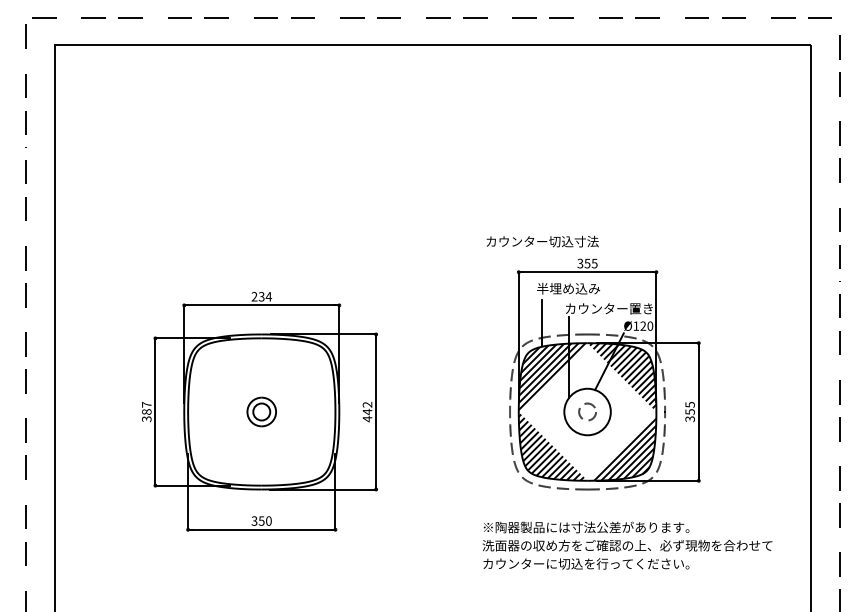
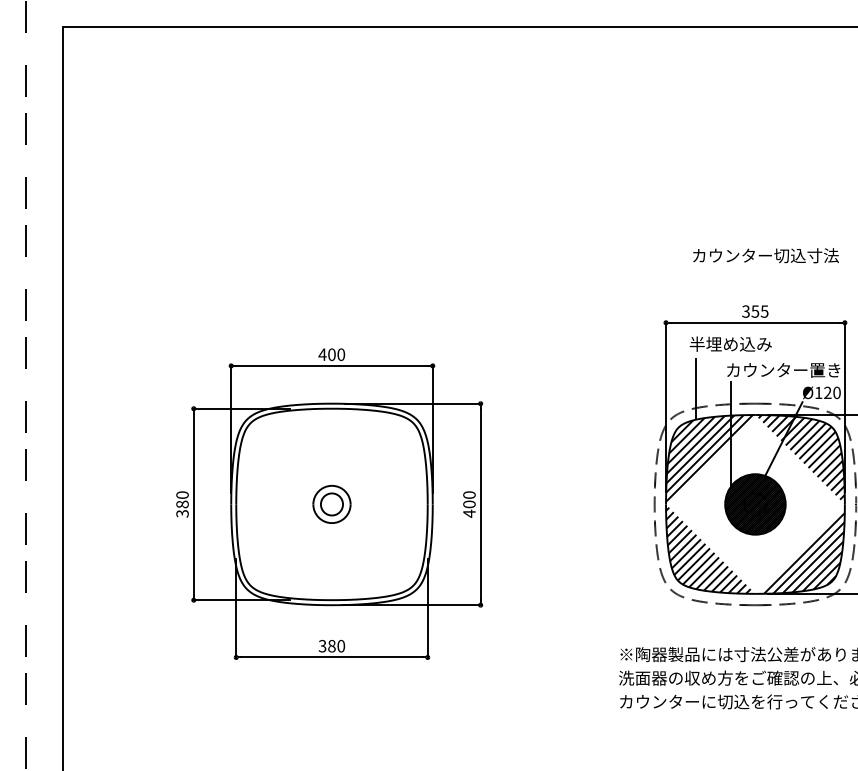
text: (542, 241) -> (765, 255), moved
text: (261, 296) -> (331, 354), 234 -> 400
text: (146, 404) -> (182, 494), 387 -> 380
text: (367, 408) -> (469, 499), 442 -> 400
hatch: (587, 411) -> (755, 503), added
text: (261, 520) -> (331, 645), 350 -> 380

